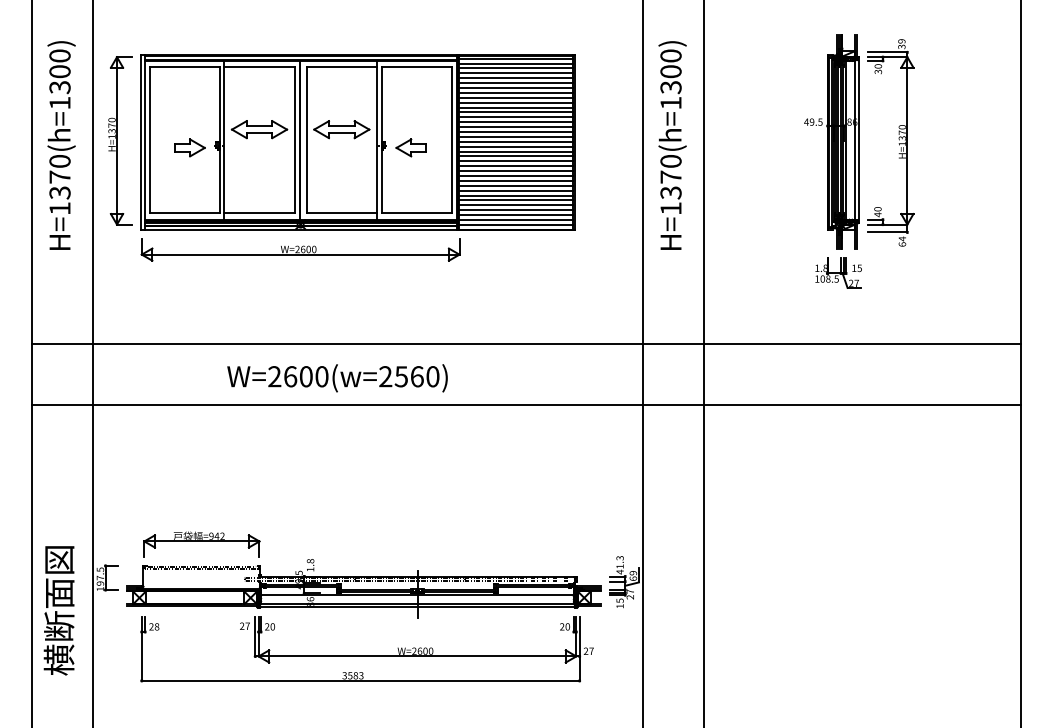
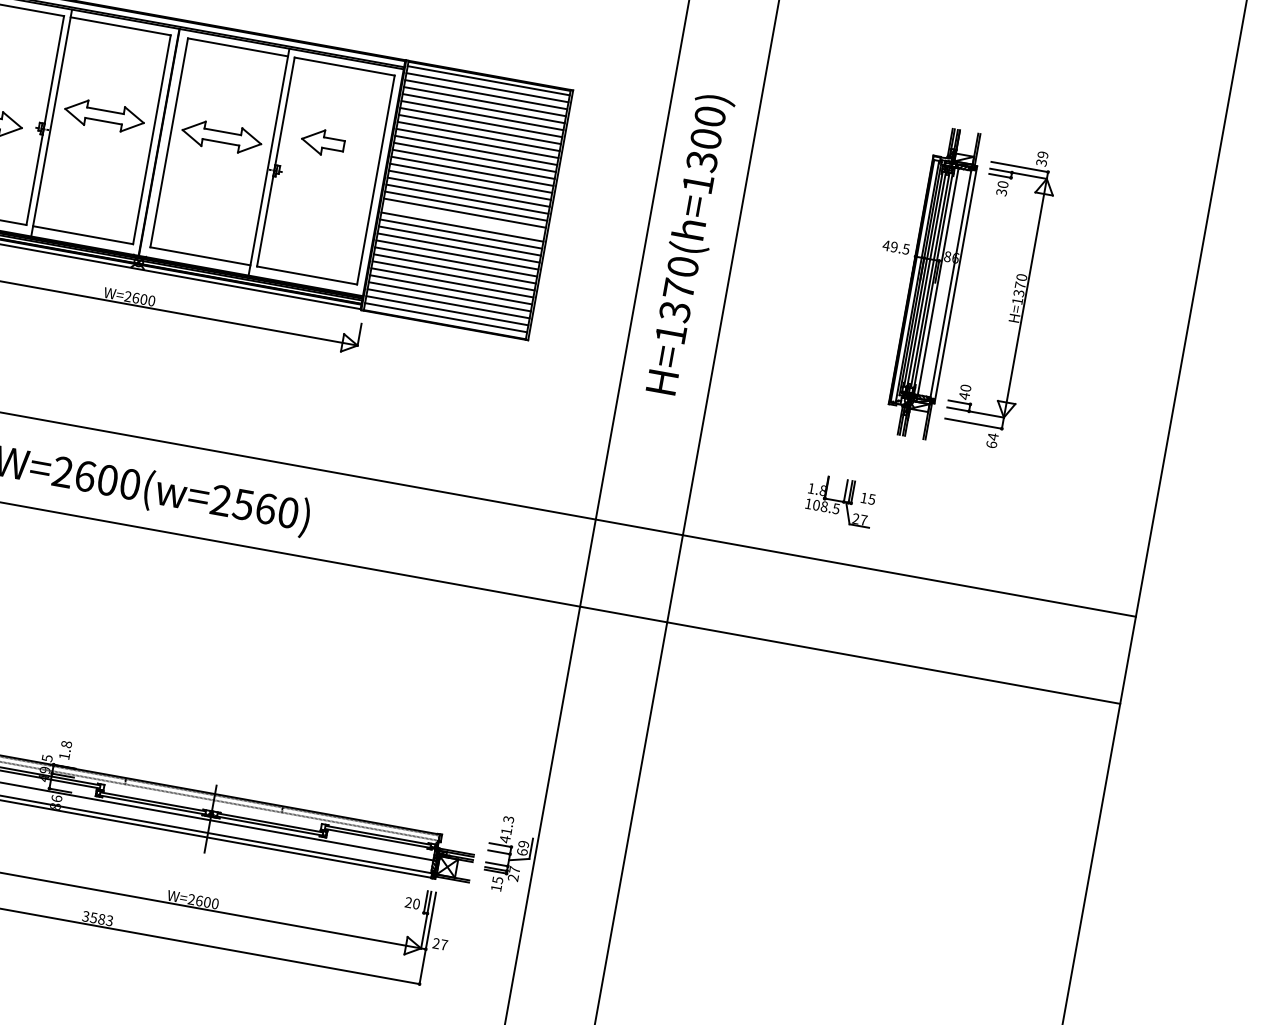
part: (410, 147) -> (322, 141), moved
line: (516, 156) -> (464, 220), removed
part: (838, 272) -> (840, 499), moved

